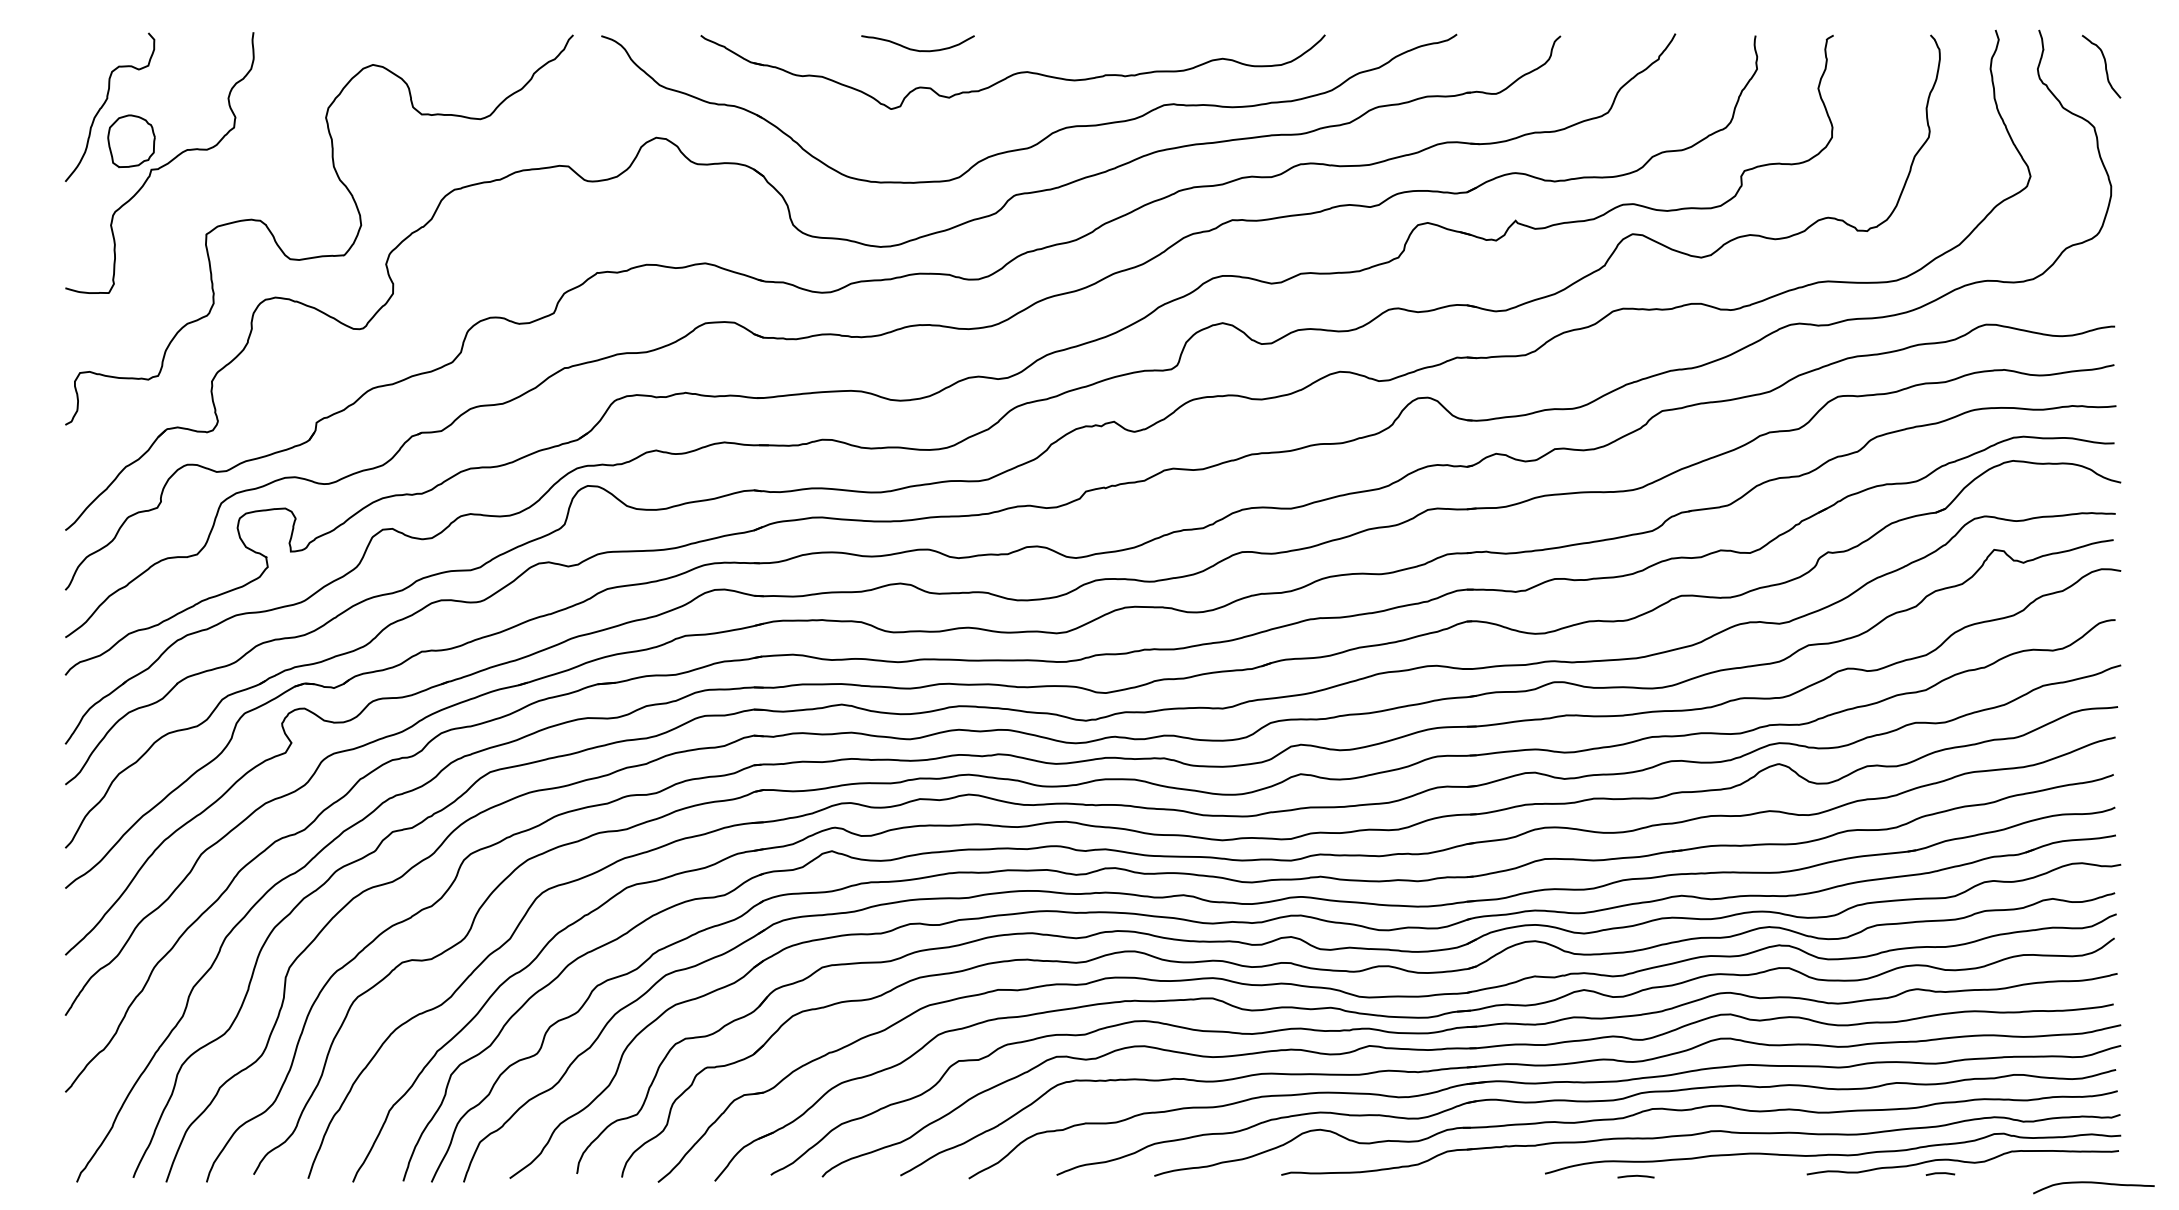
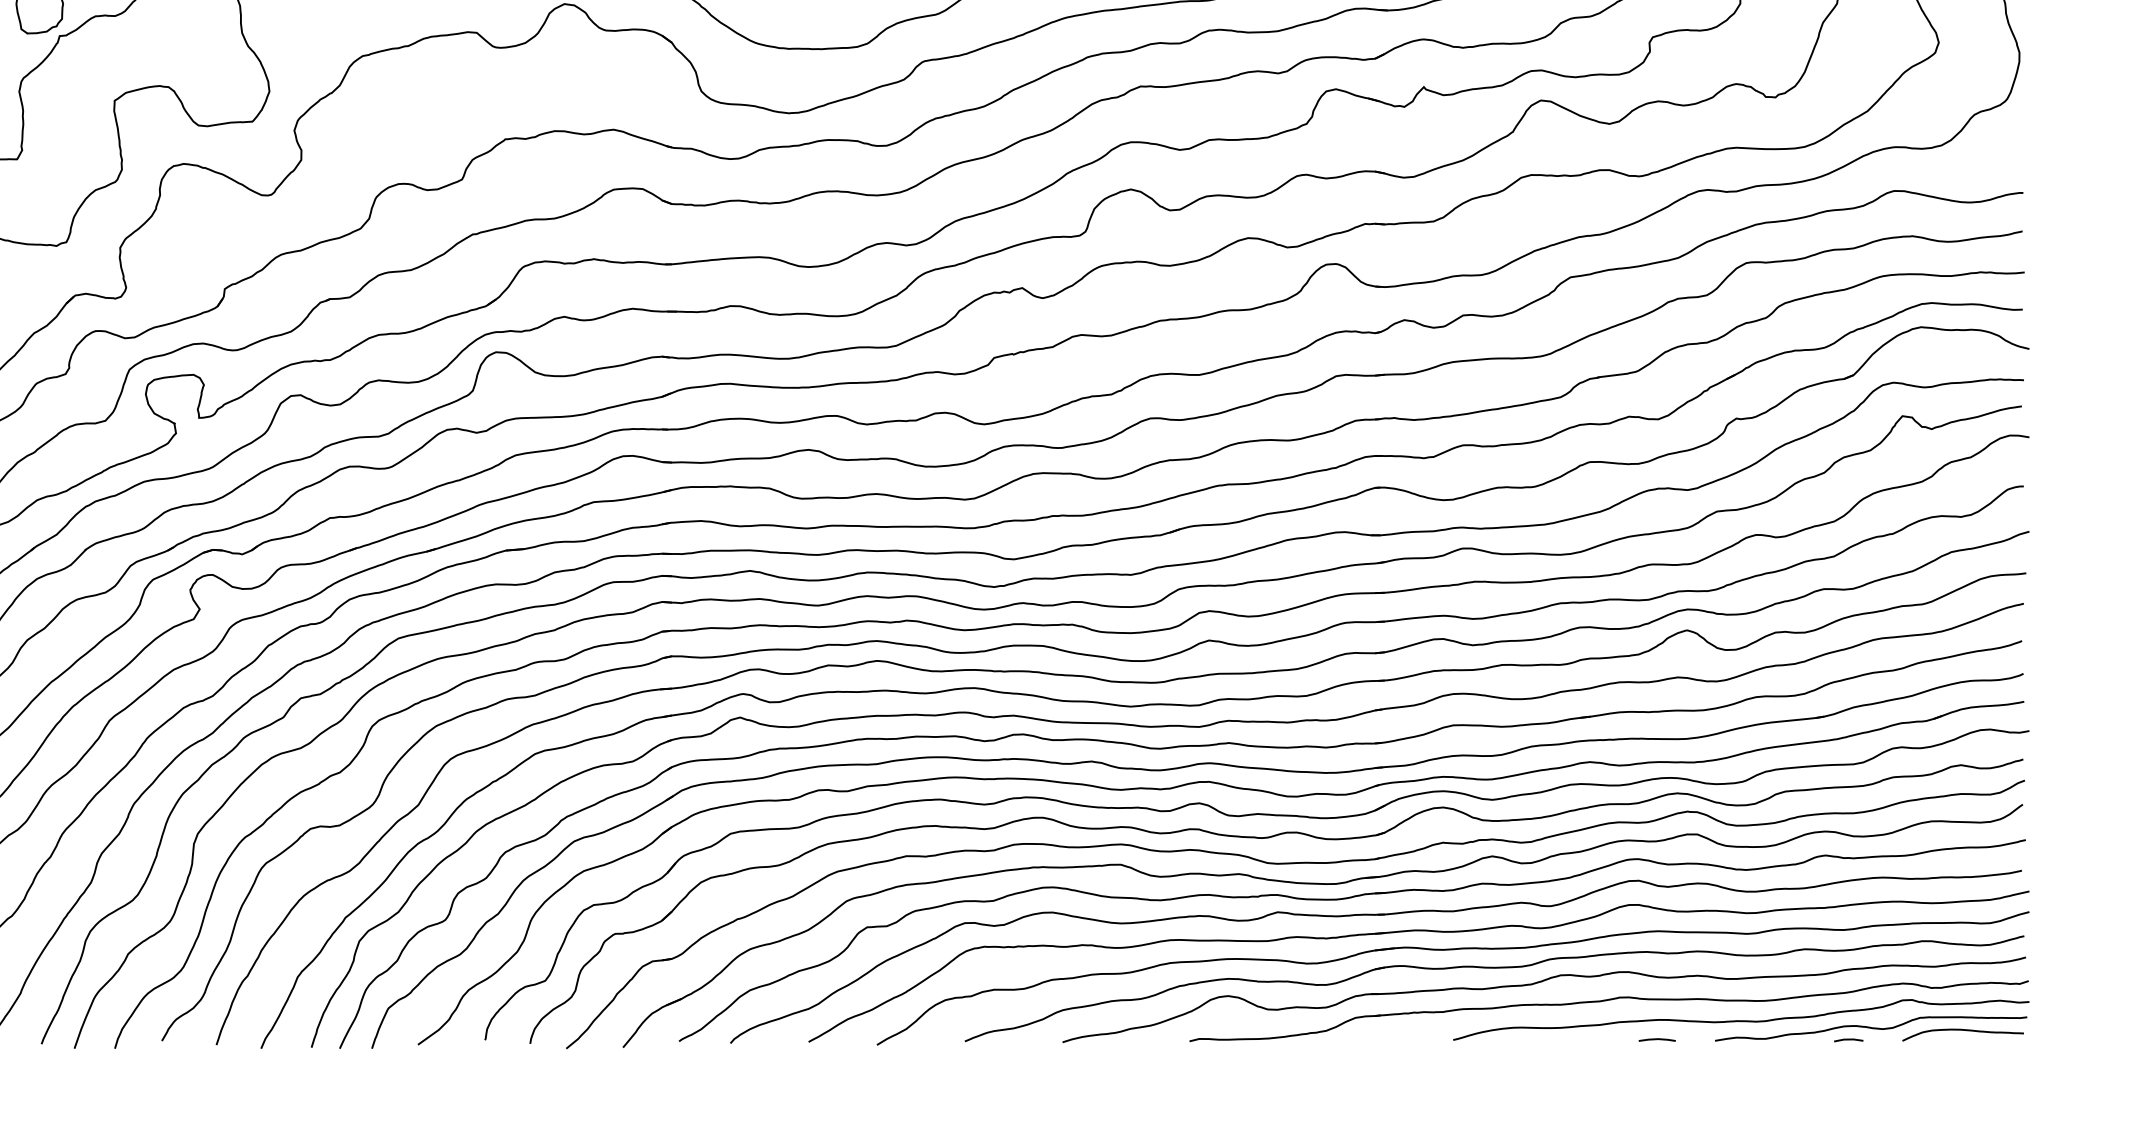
line: (1635, 1176) -> (1656, 1039), moved
curve: (2093, 1183) -> (1962, 1030), moved

